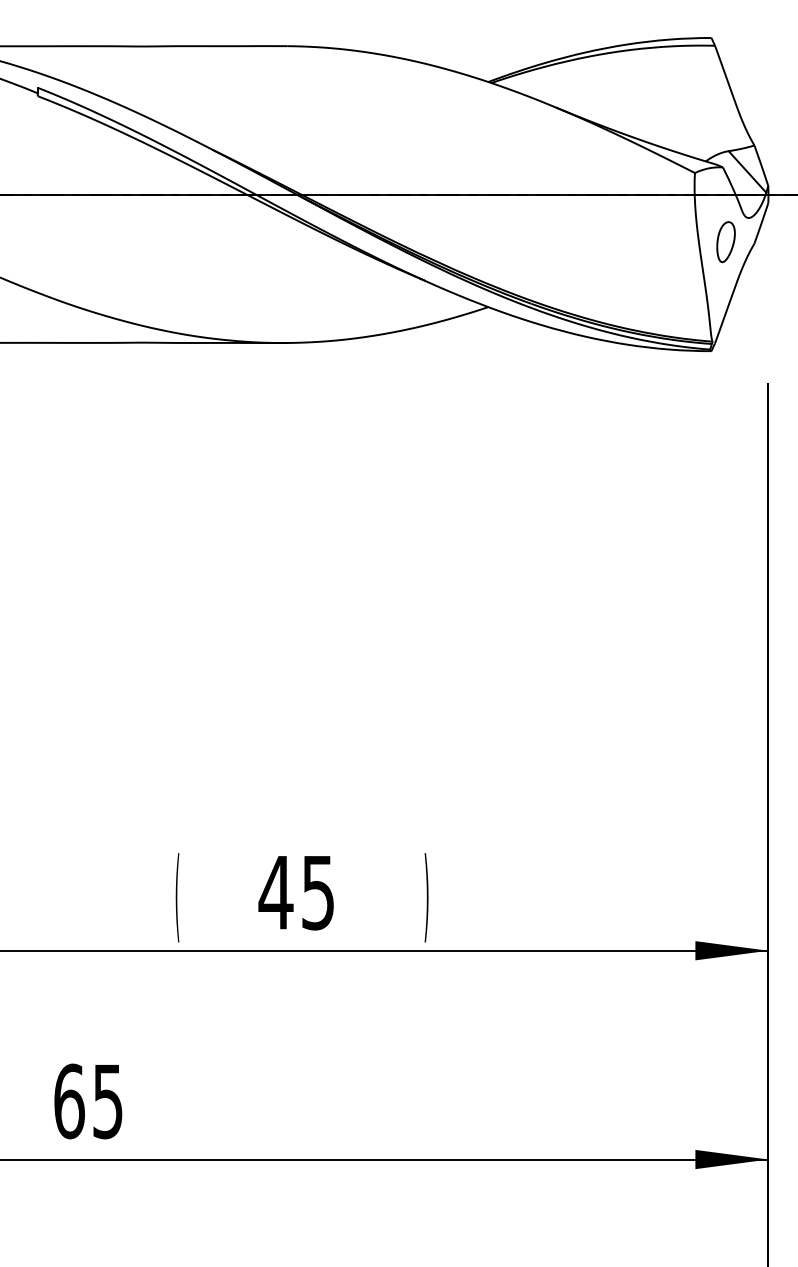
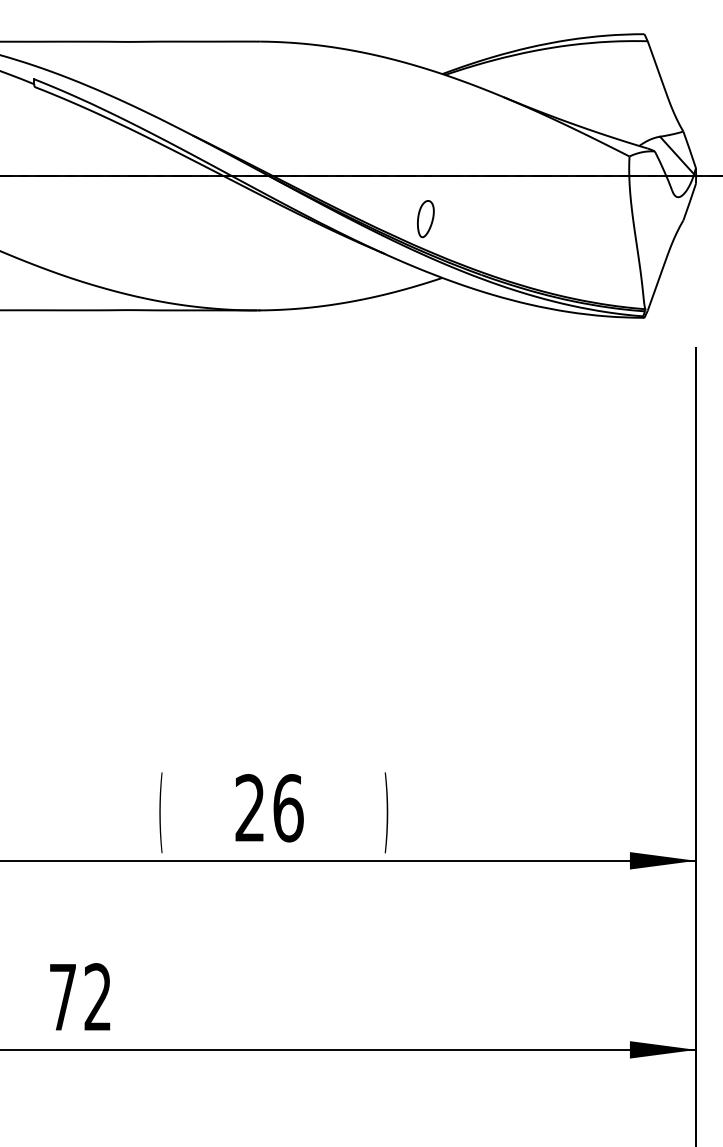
part: (725, 242) -> (425, 219), moved
text: (296, 892) -> (268, 808), 45 -> 26
text: (88, 1101) -> (80, 997), 65 -> 72

